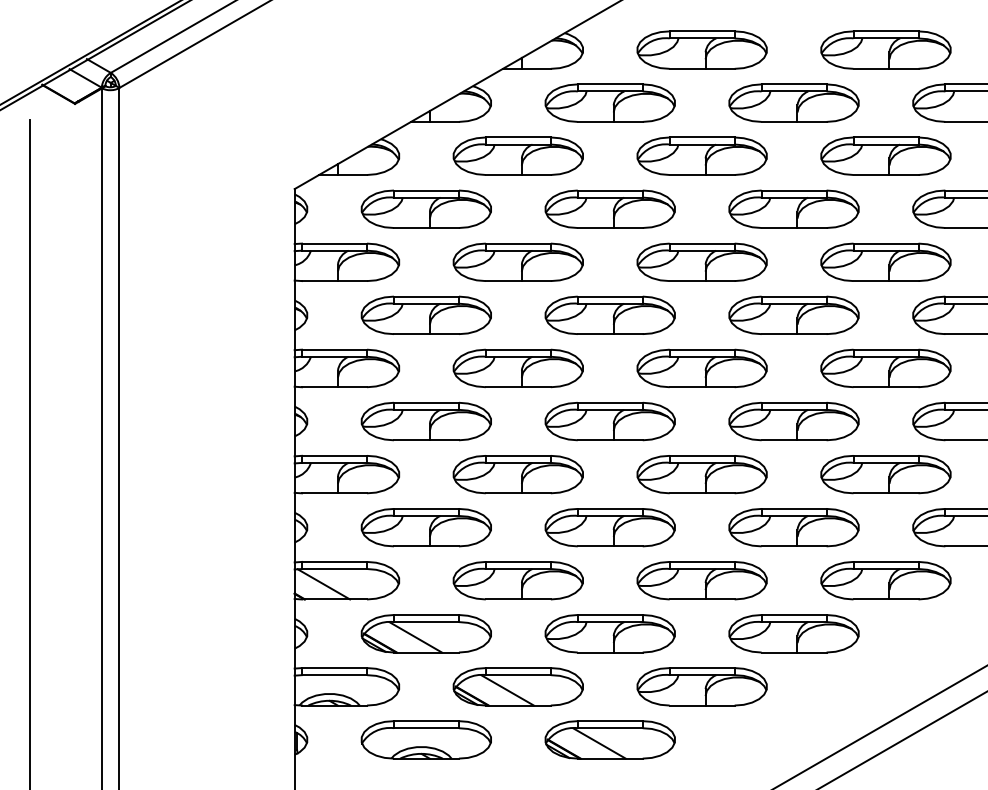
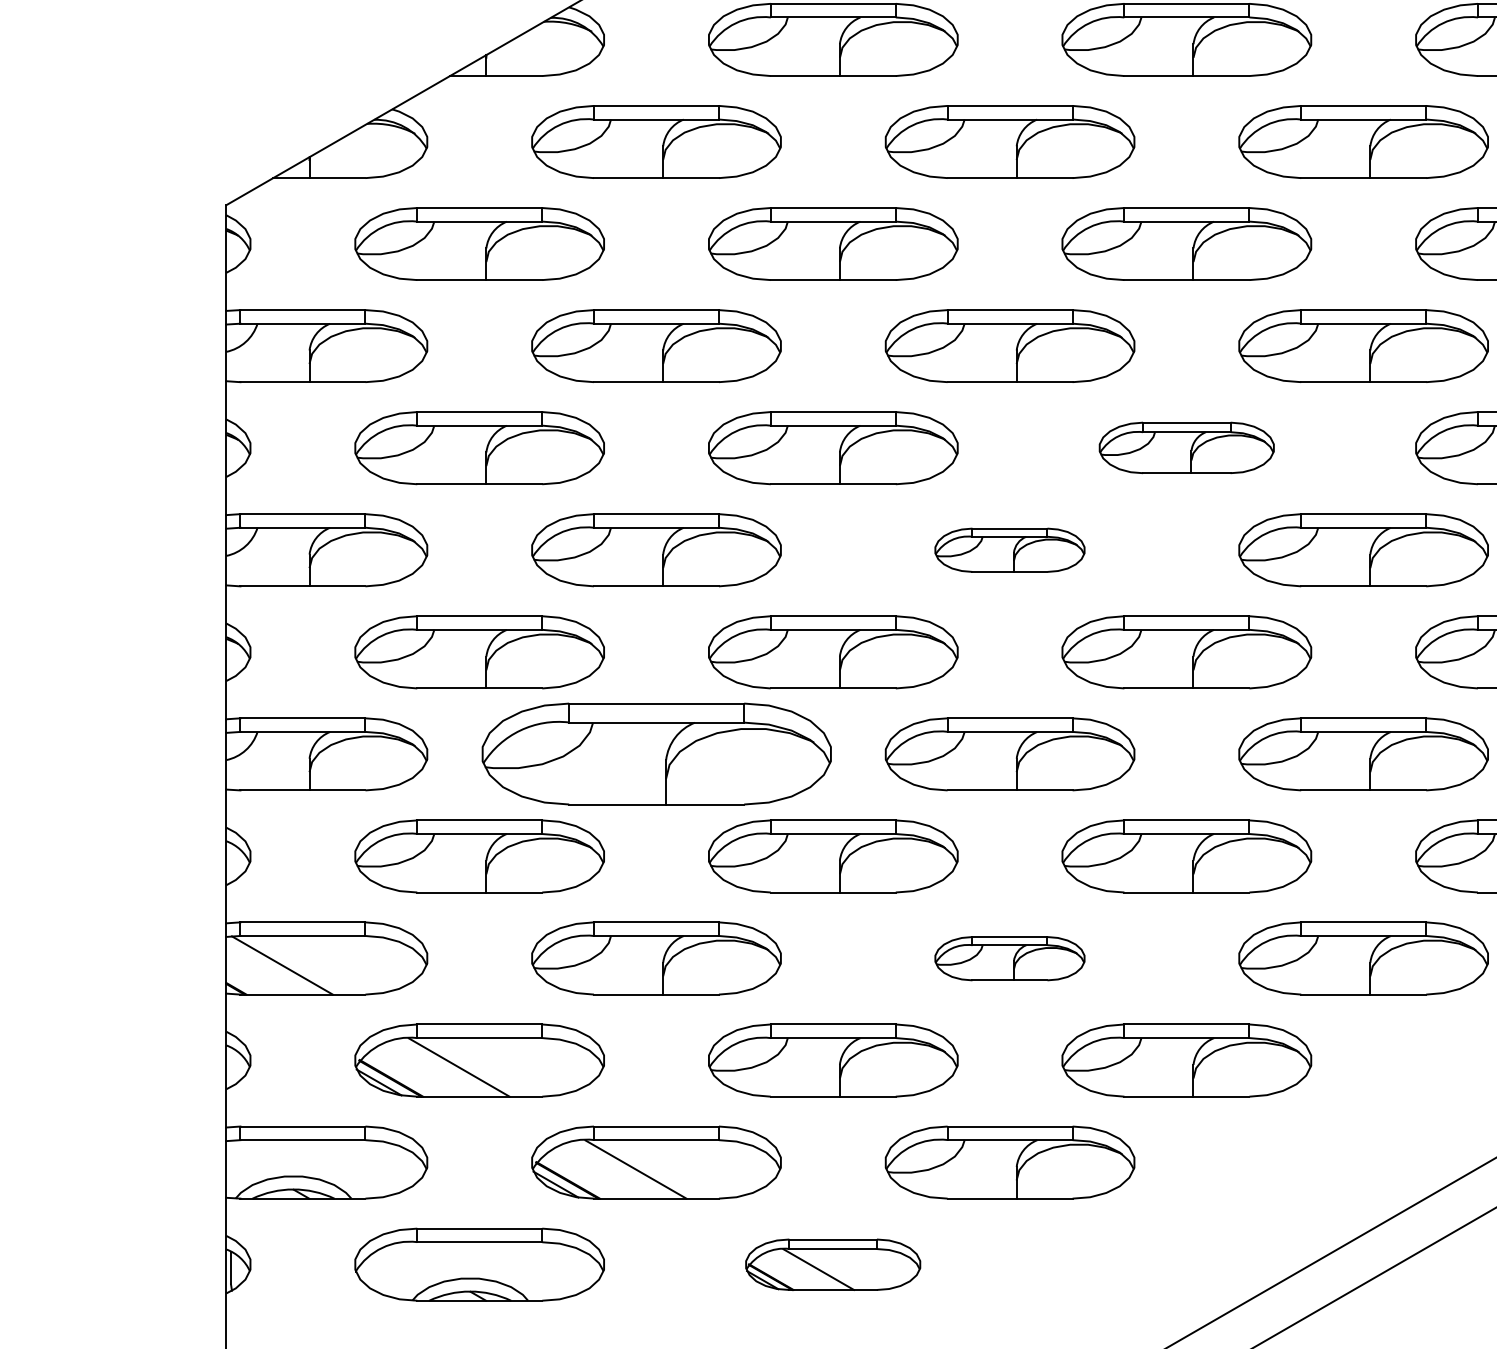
part: (793, 314) -> (1185, 446), size x0.7
part: (701, 368) -> (1008, 550), size x0.6
part: (517, 474) -> (654, 754), size x1.4
part: (701, 580) -> (1008, 958), size x0.6
part: (609, 739) -> (831, 1263), size x0.7

